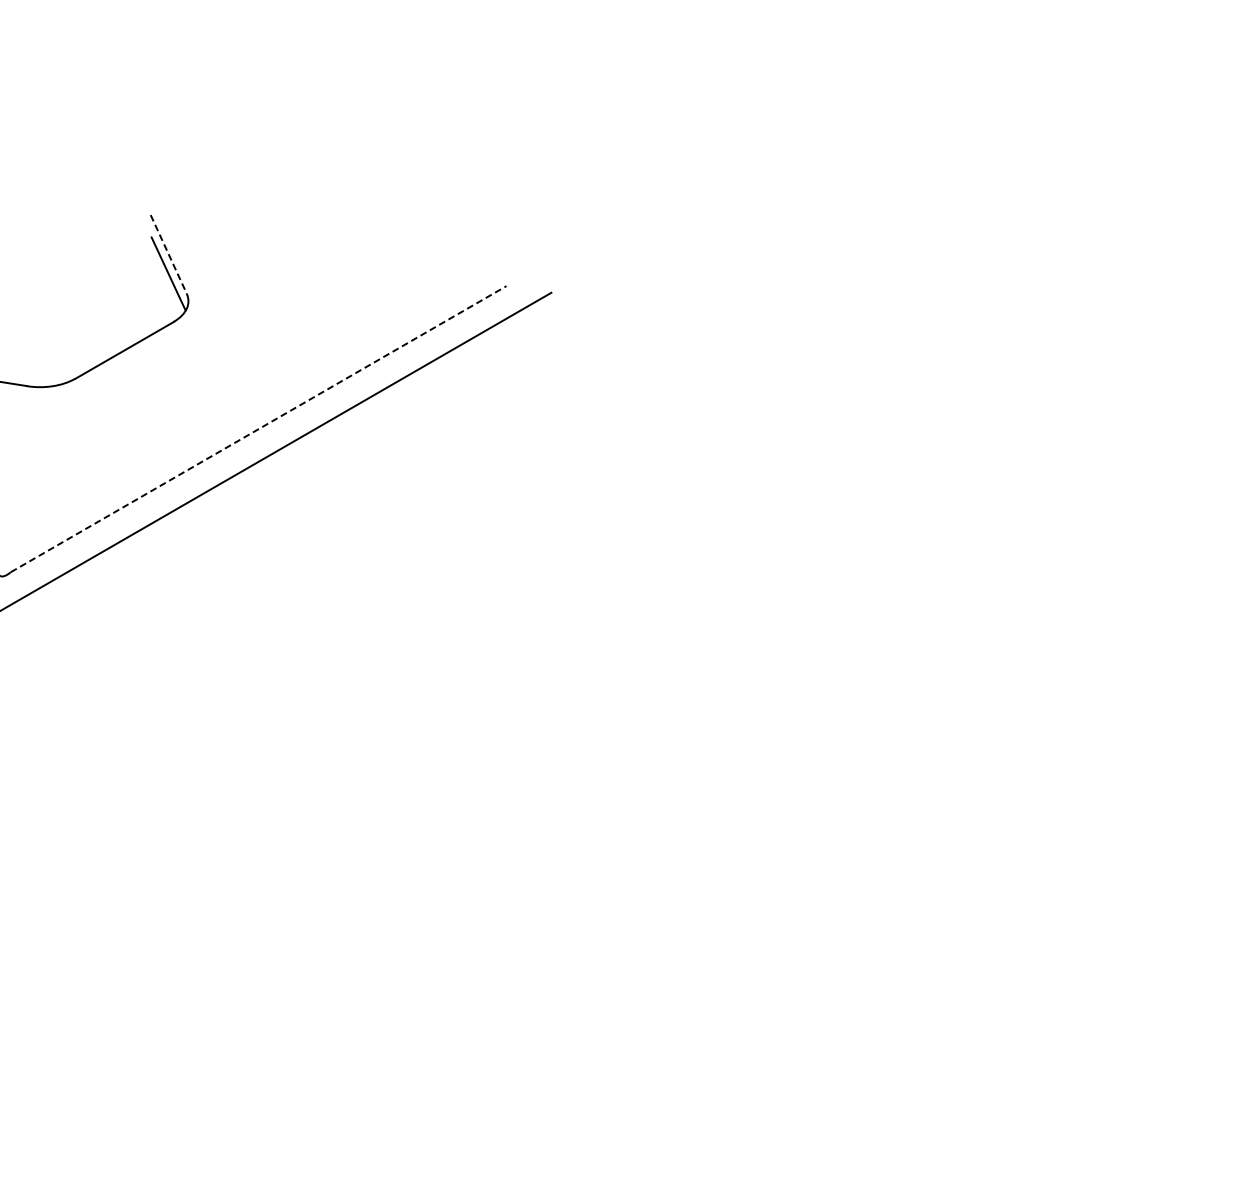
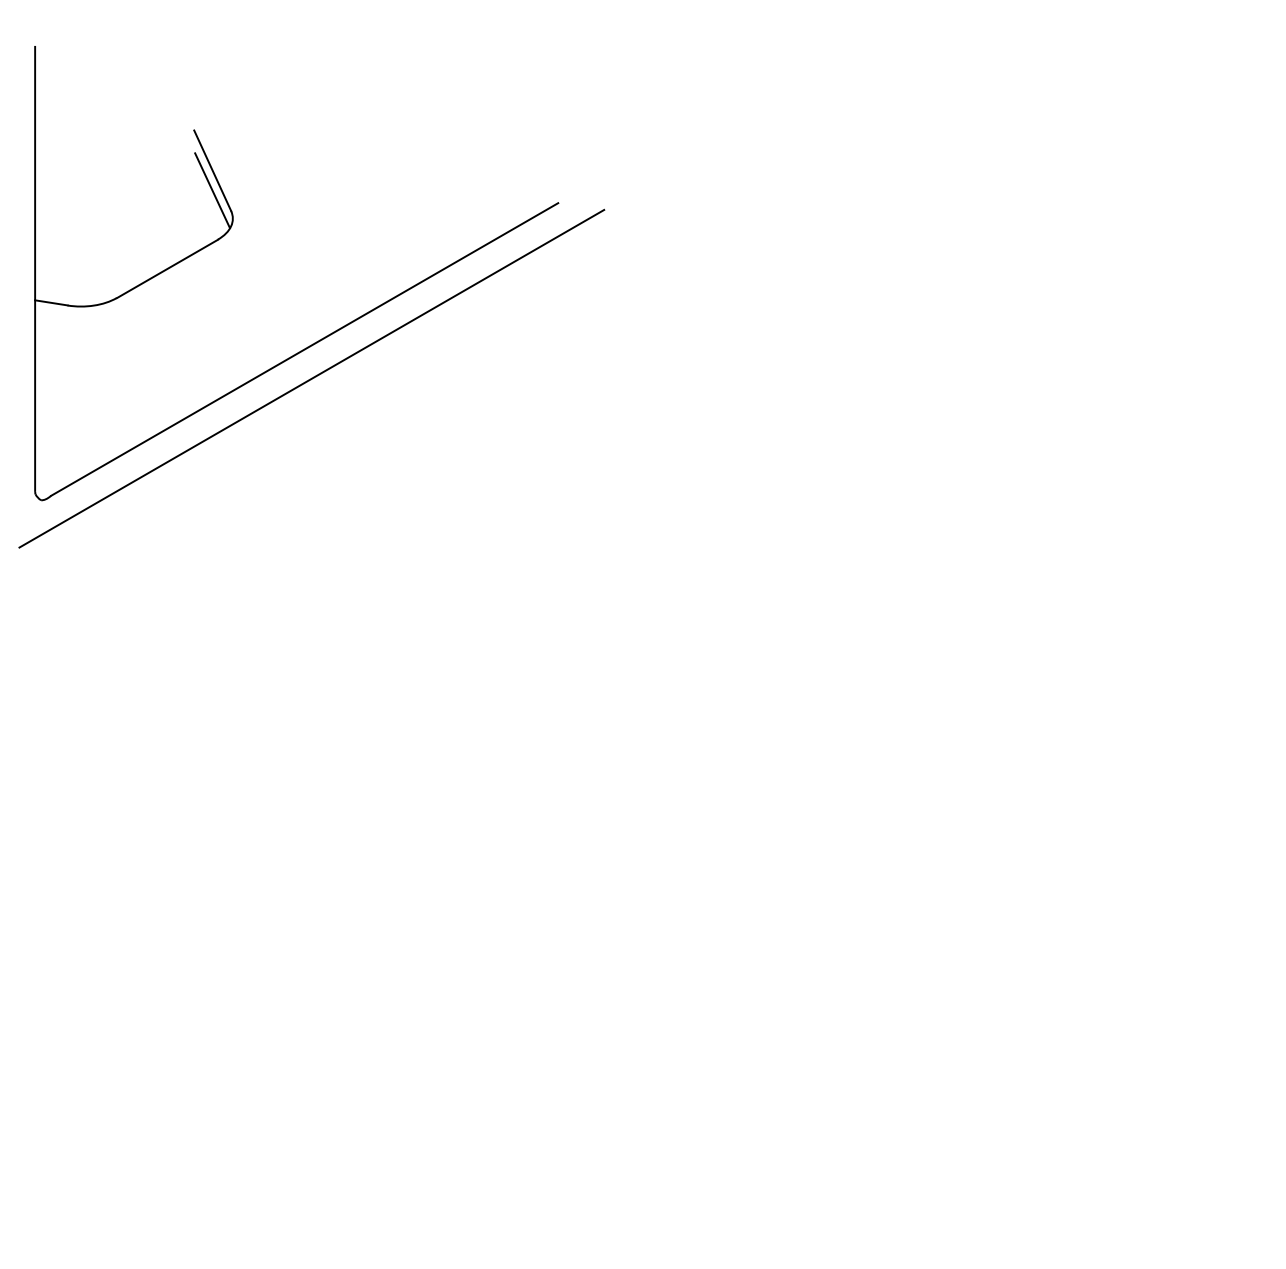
line: (168, 255) -> (212, 171), dashed -> solid
line: (258, 429) -> (304, 349), dashed -> solid

